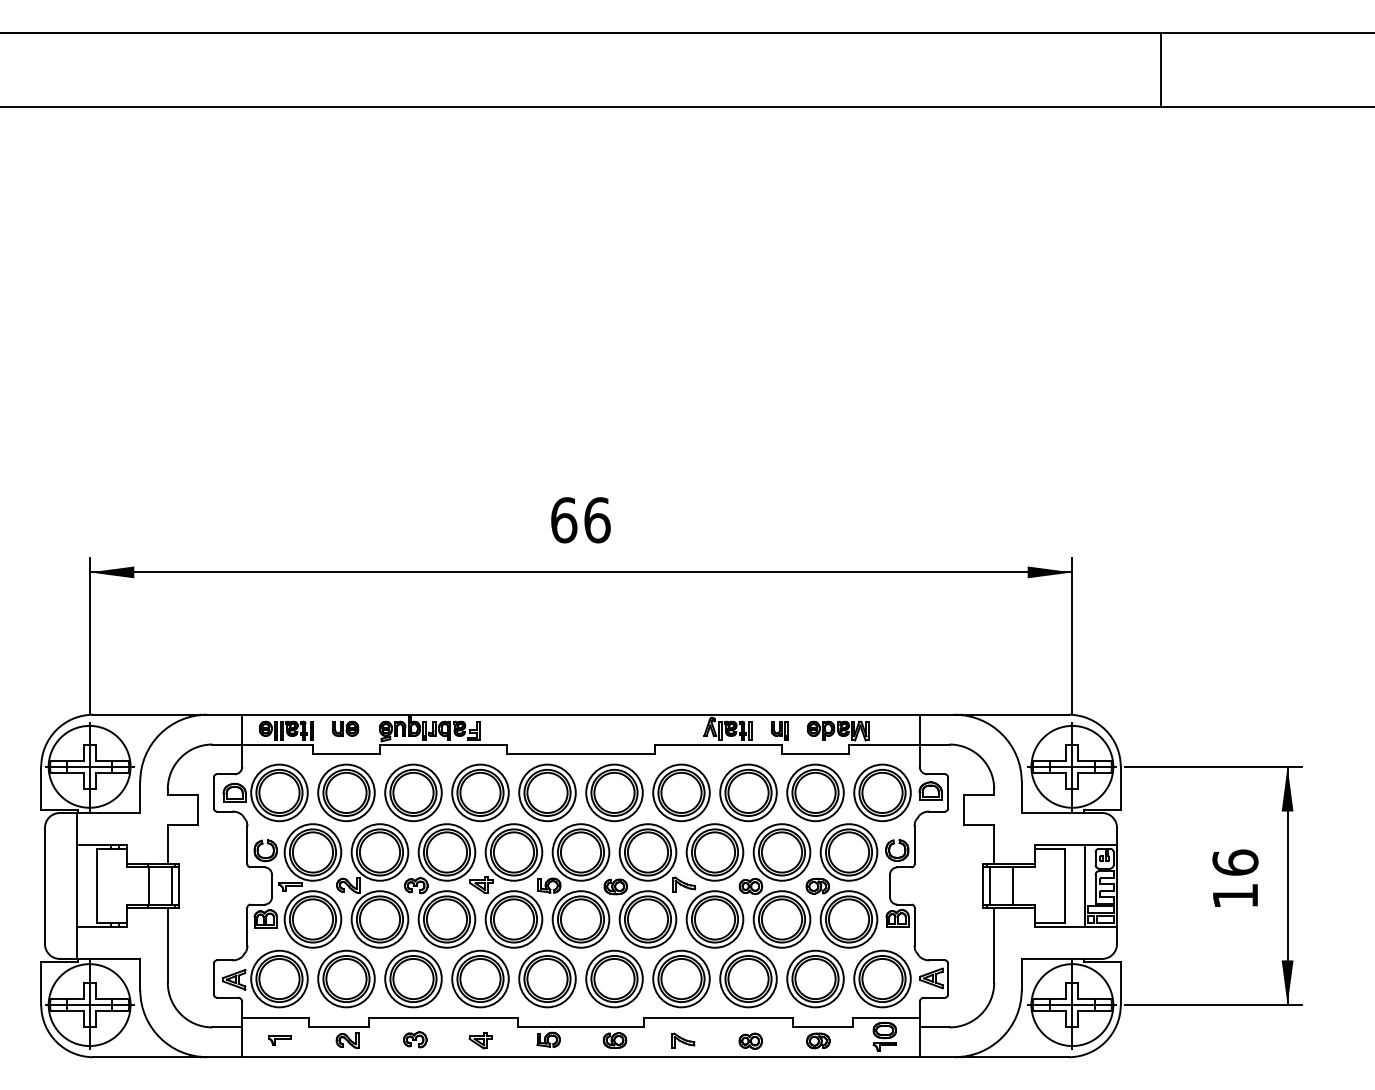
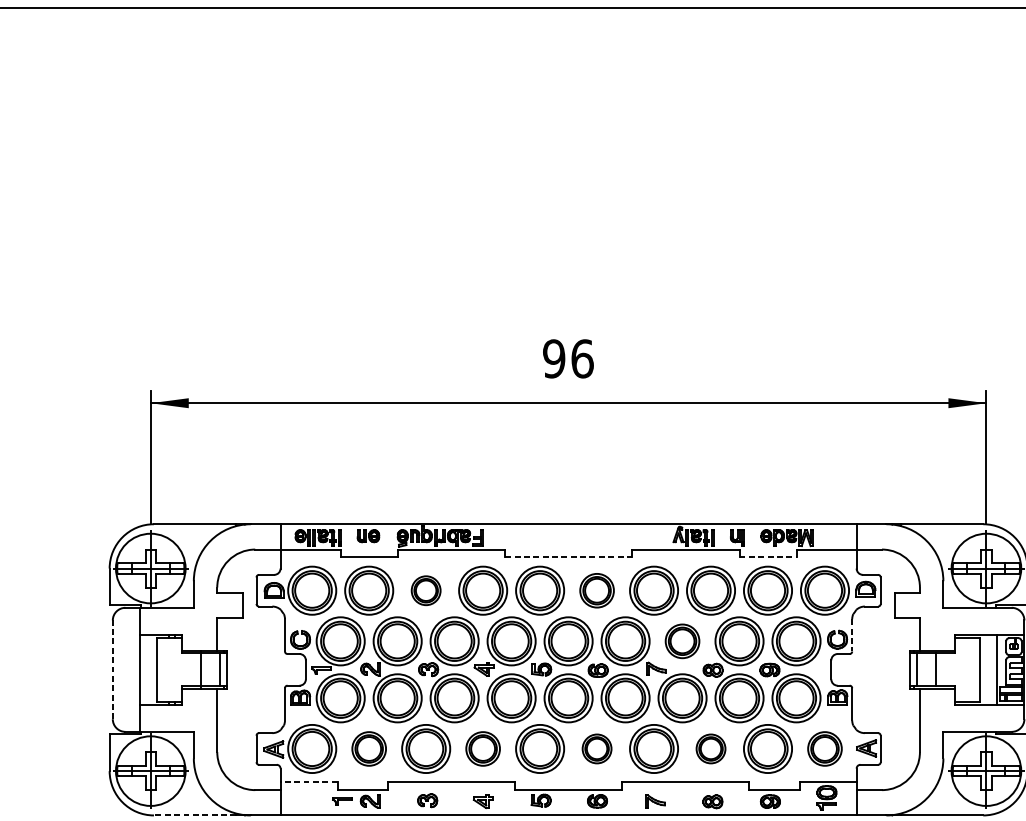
text: (563, 520) -> (553, 359), 66 -> 96
line: (581, 753) -> (569, 557), solid -> dashed
line: (815, 753) -> (767, 557), solid -> dashed
part: (413, 792) -> (426, 590), size x0.6
part: (614, 792) -> (597, 590), size x0.7
line: (914, 845) -> (852, 635), solid -> dashed
part: (714, 852) -> (682, 641), size x0.7
line: (44, 885) -> (112, 669), solid -> dashed
part: (346, 978) -> (369, 748), size x0.7
part: (480, 978) -> (483, 748), size x0.7
part: (614, 978) -> (597, 748), size x0.6
part: (748, 978) -> (711, 748), size x0.6
part: (882, 978) -> (824, 748), size x0.7
line: (275, 1018) -> (308, 782), solid -> dashed
part: (279, 1040) -> (341, 801), moved
line: (141, 1057) -> (194, 815), solid -> dashed

